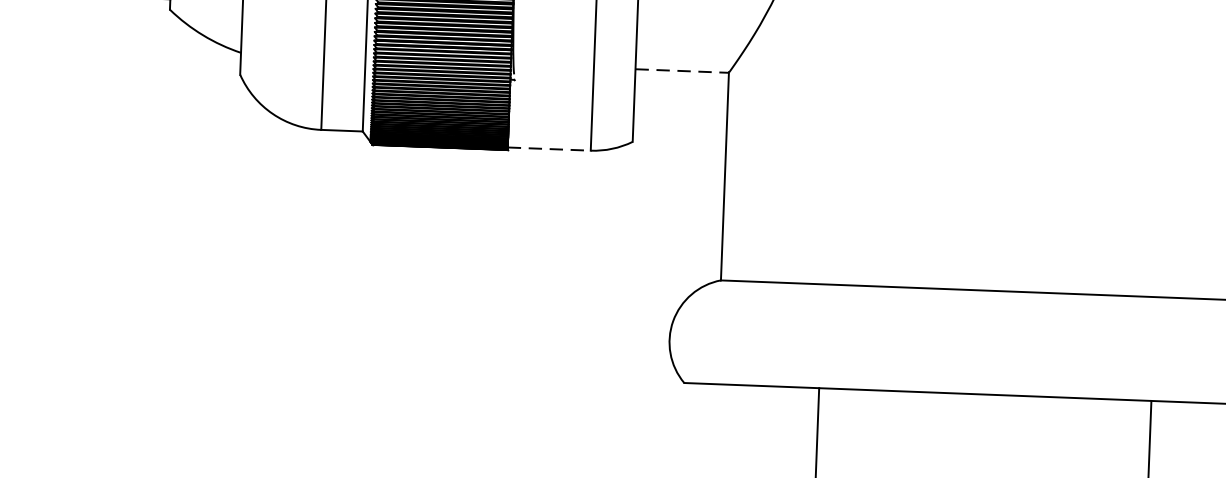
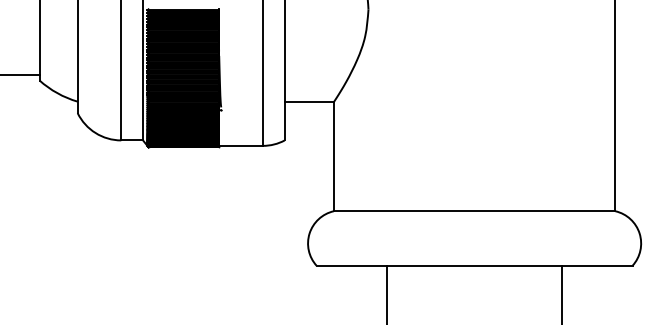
line: (682, 71) -> (309, 102), dashed -> solid
line: (549, 148) -> (241, 145), dashed -> solid

